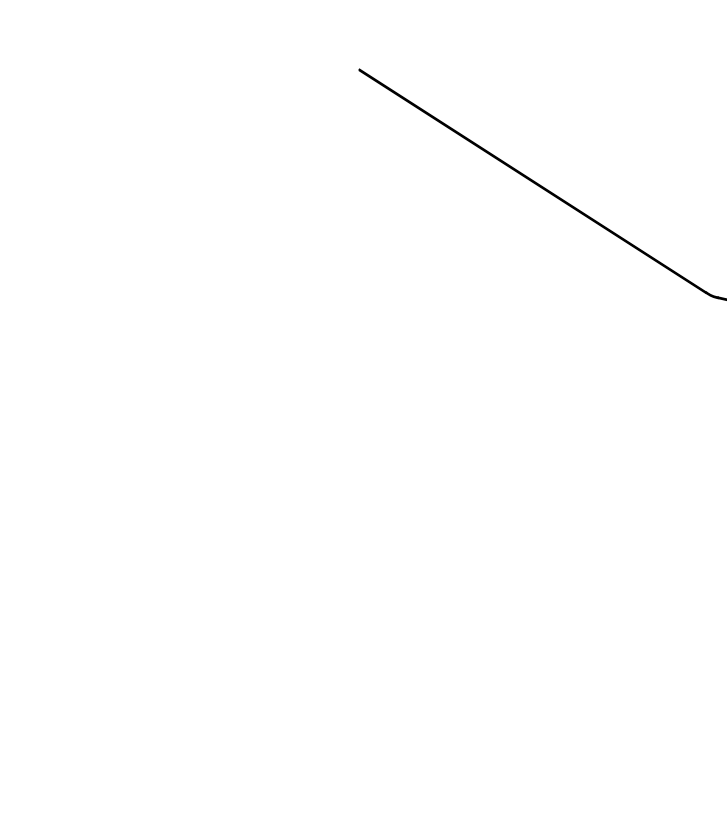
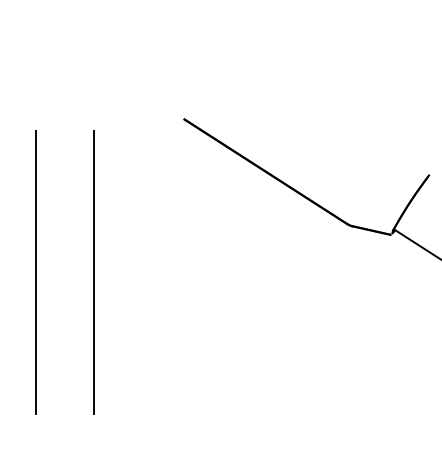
line: (42, 396) -> (35, 272), added
line: (167, 396) -> (94, 272), added

